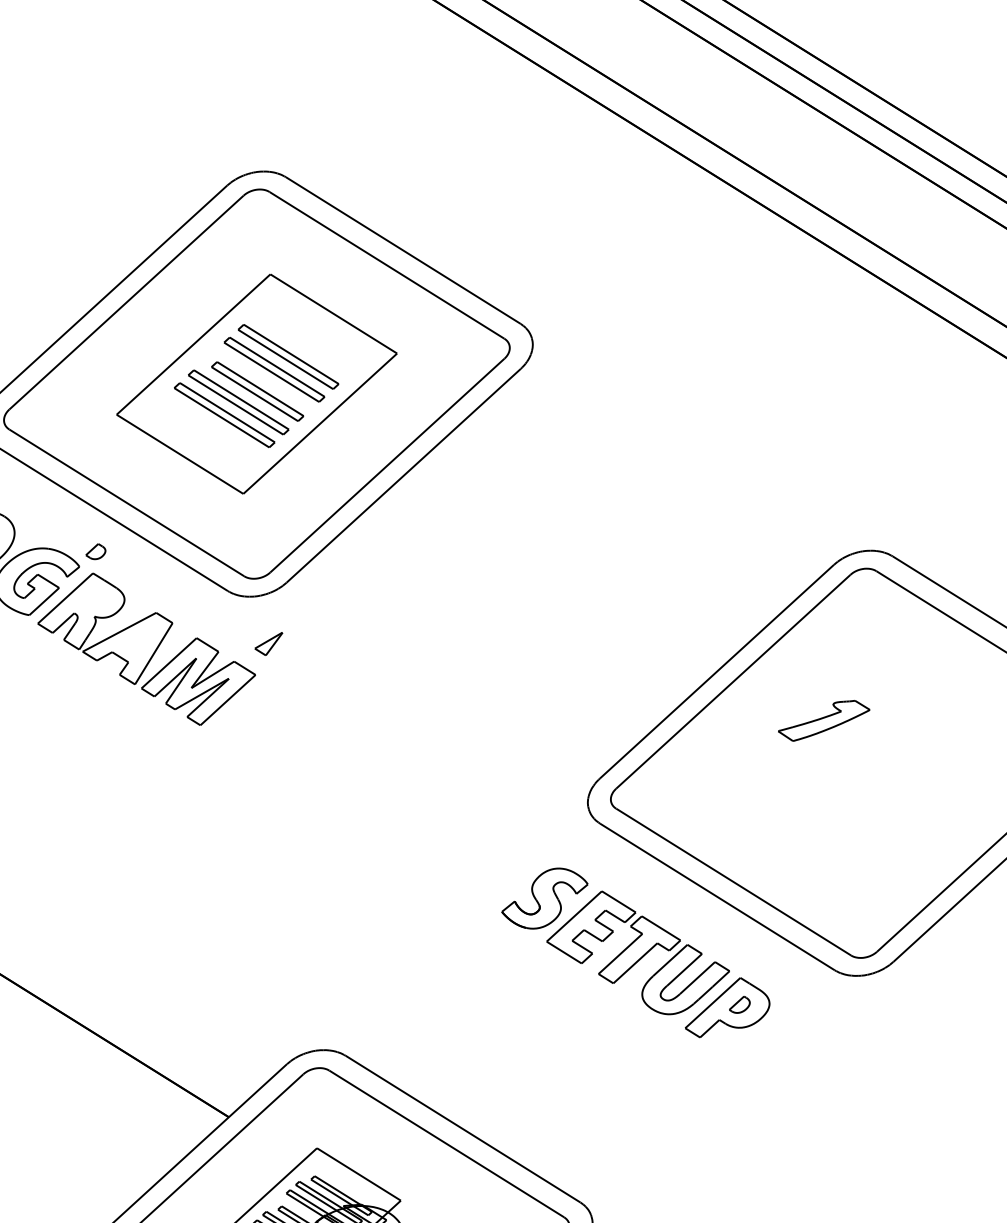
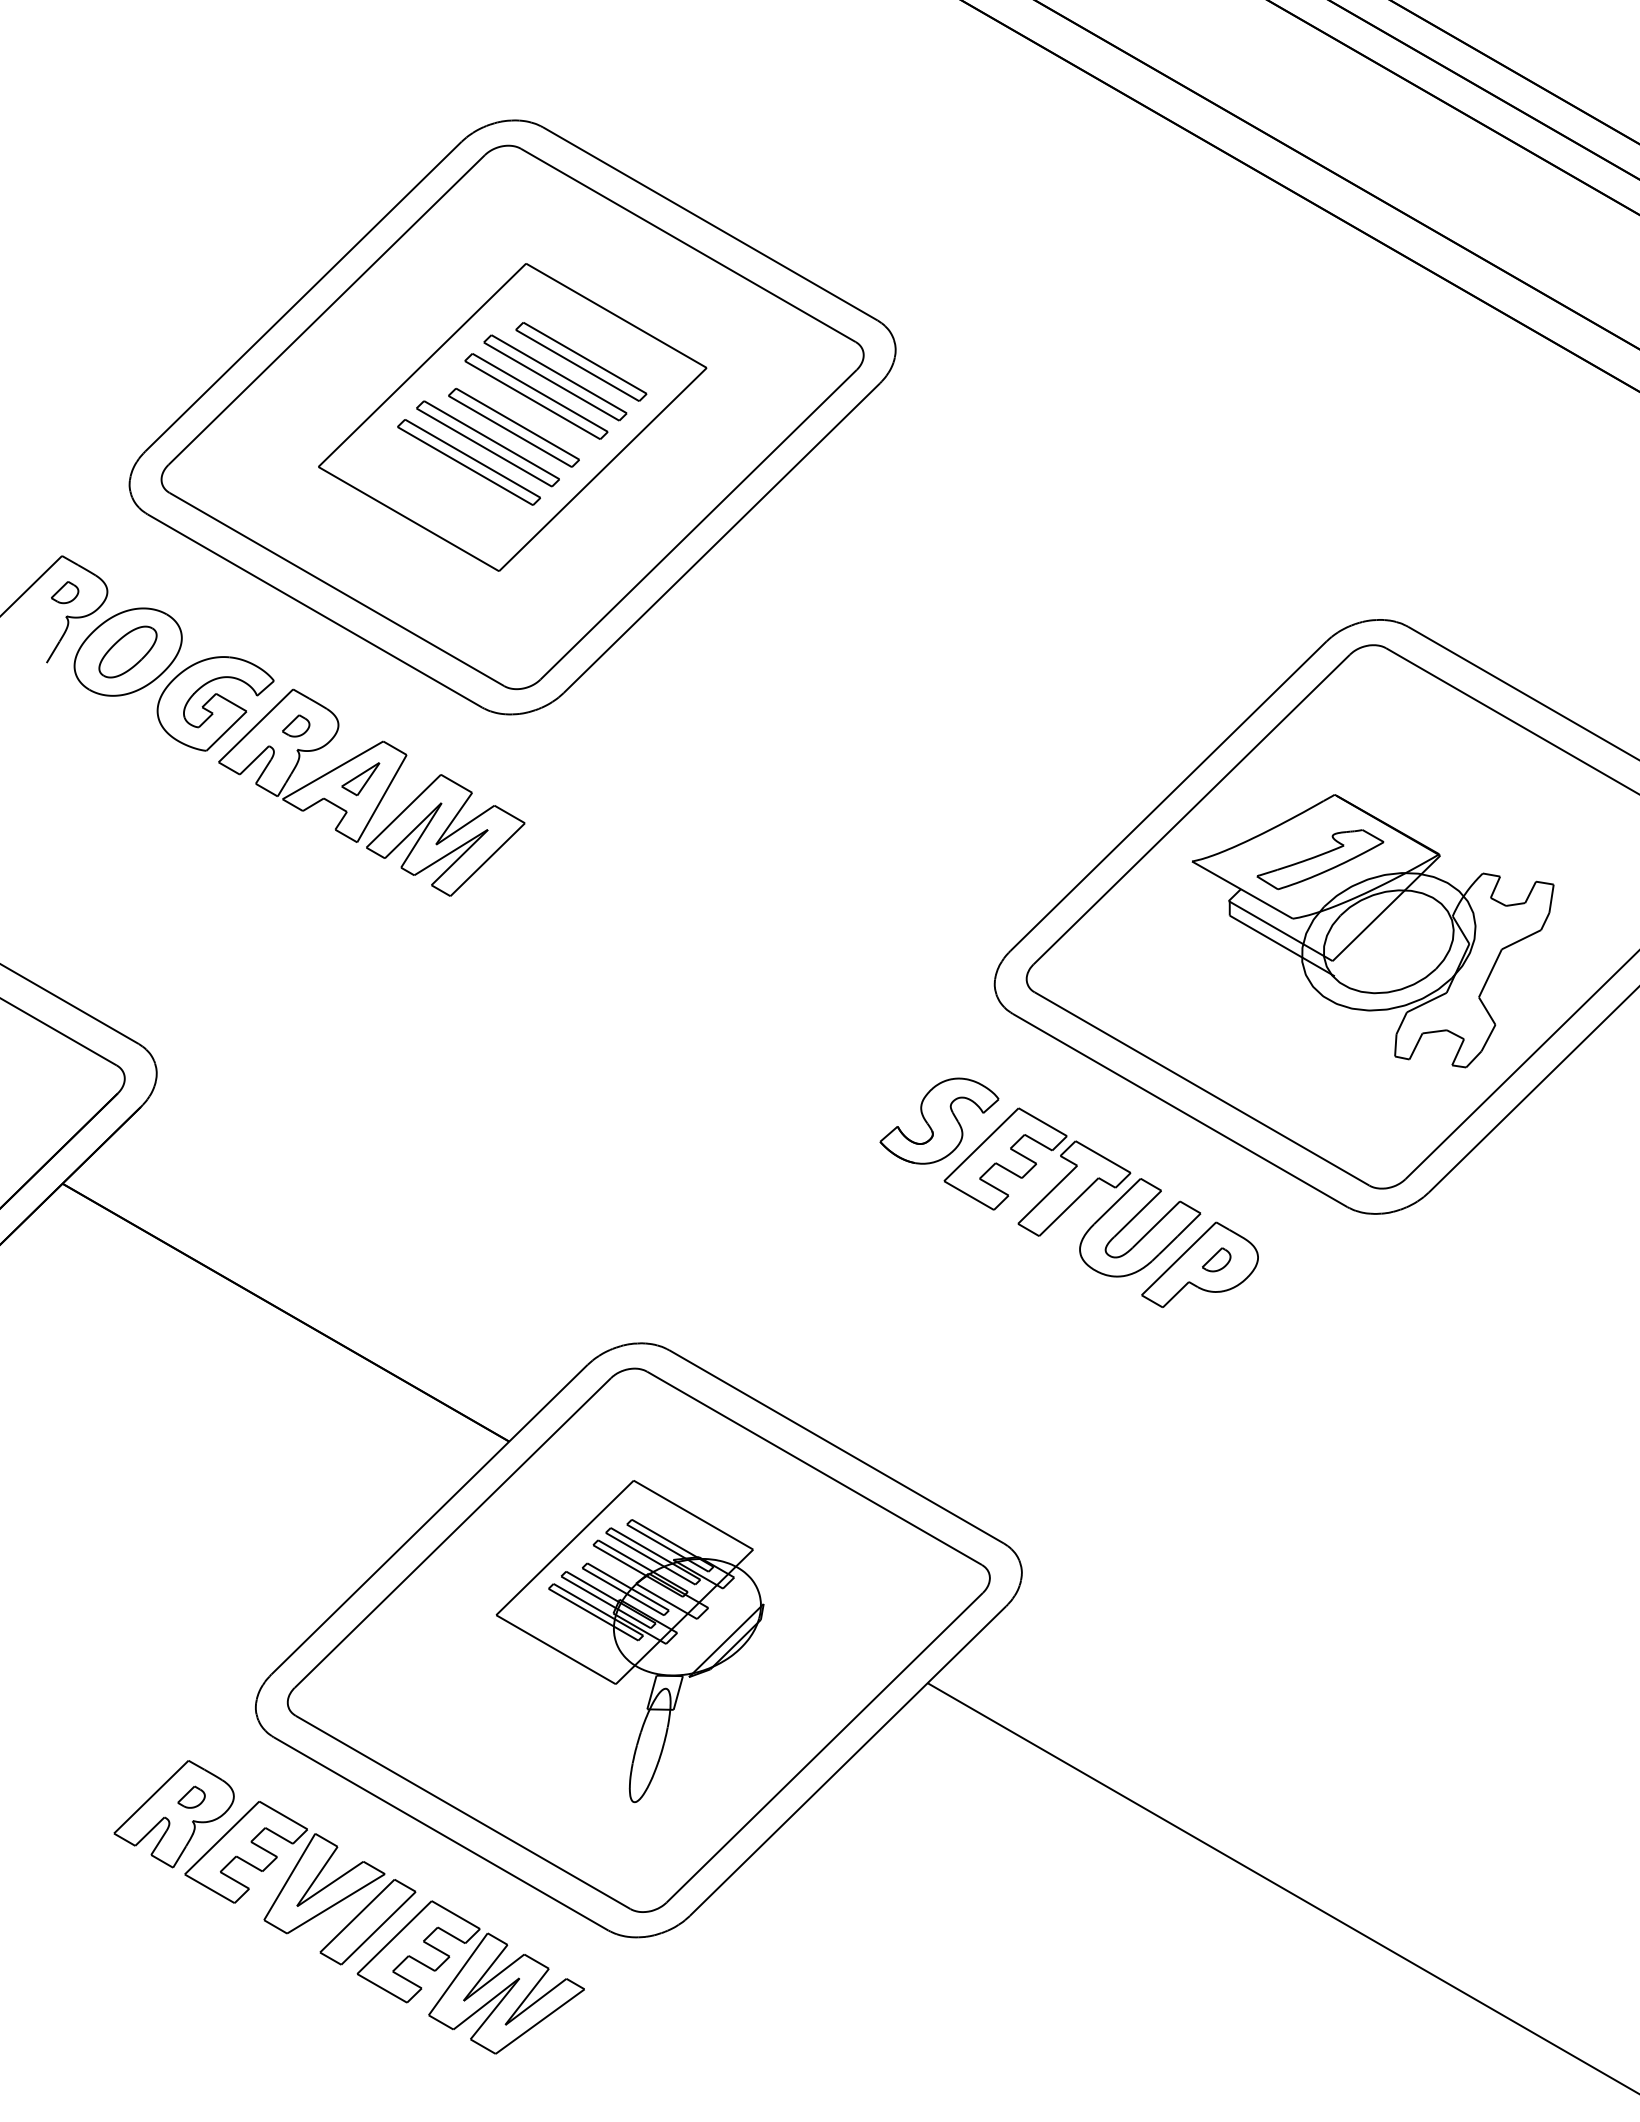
part: (307, 345) -> (581, 361), added
part: (96, 551) -> (296, 725), moved
part: (268, 644) -> (360, 779), moved
part: (859, 773) -> (1372, 931), added

